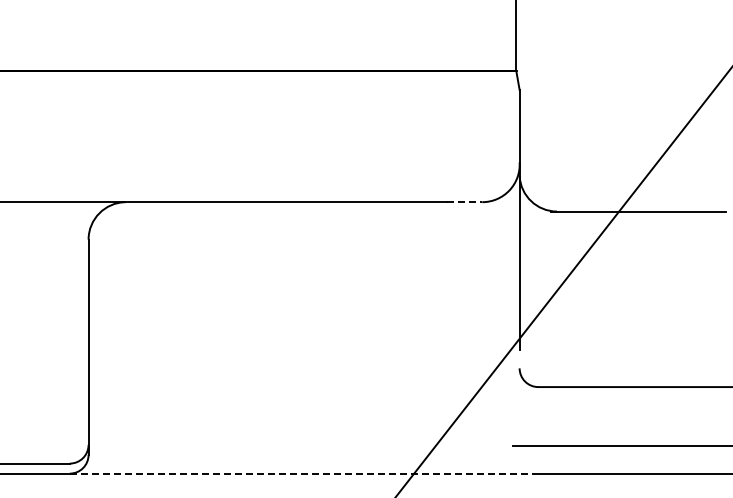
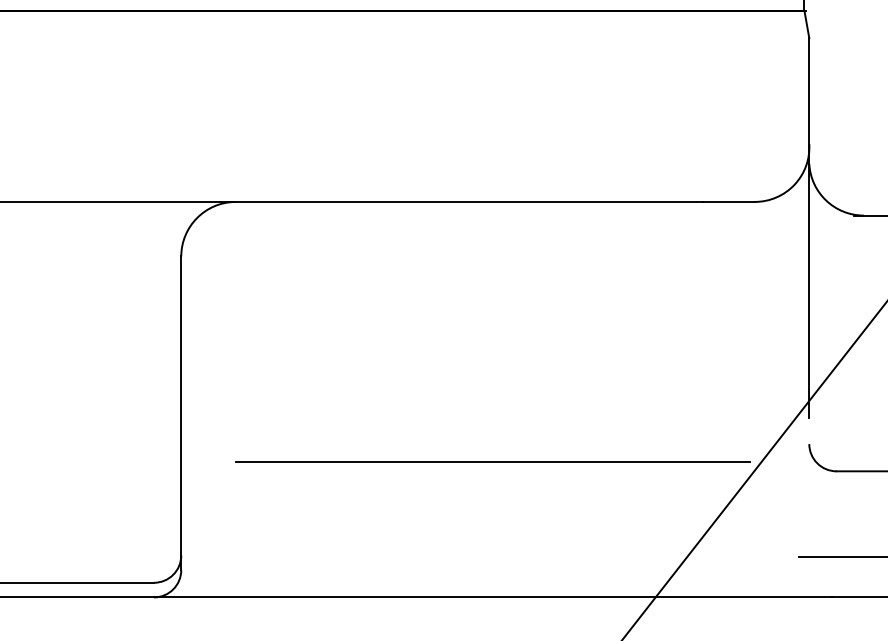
line: (464, 202) -> (728, 202), dashed -> solid
line: (302, 380) -> (492, 461), added
line: (302, 473) -> (492, 597), dashed -> solid

